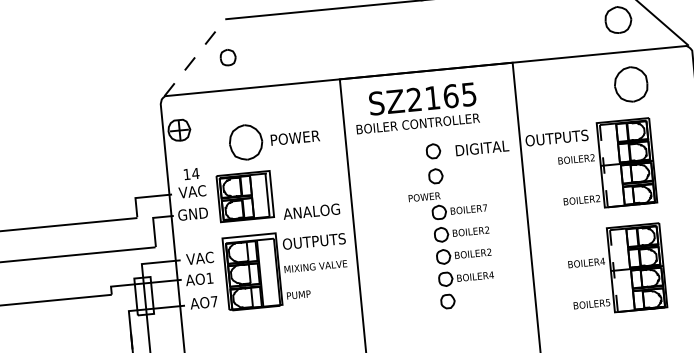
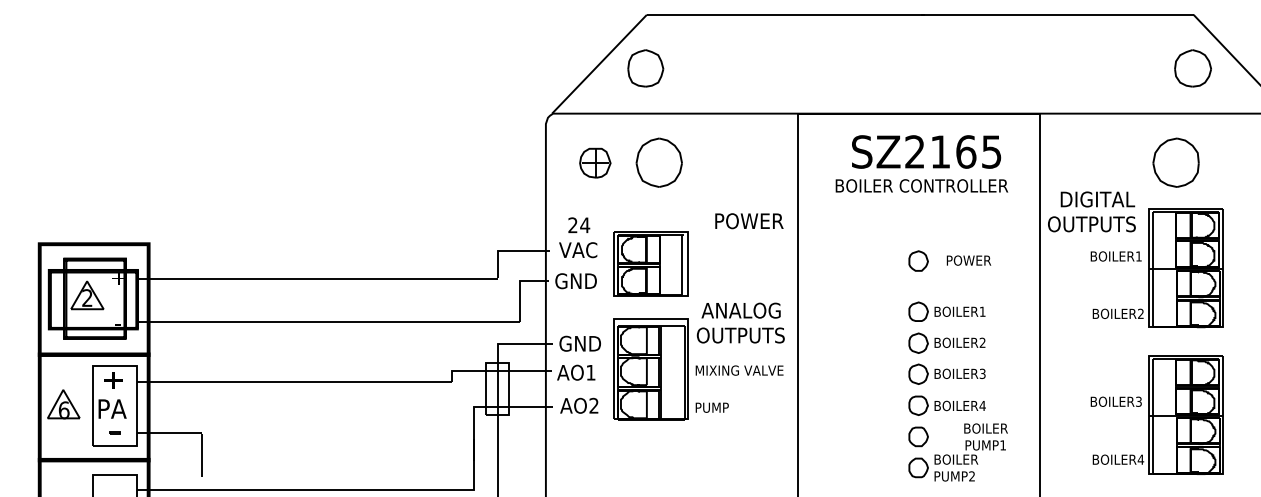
line: (194, 57) -> (599, 63), dashed -> solid
part: (227, 57) -> (645, 68), size x1.67
part: (630, 84) -> (1175, 162), moved
text: (422, 98) -> (926, 151), moved
text: (417, 123) -> (921, 185), moved
part: (179, 129) -> (595, 162), moved
text: (295, 138) -> (749, 221), moved
part: (245, 142) -> (658, 162), moved
text: (482, 148) -> (1097, 199), moved
part: (433, 150) -> (918, 225), removed
text: (592, 157) -> (1138, 256), BOILER2 -> BOILER1
line: (603, 165) -> (1153, 268), dashed -> solid
text: (186, 173) -> (572, 224), 14 -> 24
text: (424, 197) -> (968, 260), moved
text: (484, 207) -> (982, 311), BOILER7 -> BOILER1
text: (311, 211) -> (740, 310), moved
text: (489, 252) -> (982, 374), BOILER2 -> BOILER3
text: (200, 258) -> (580, 343), VAC -> GND
text: (602, 261) -> (1138, 401), BOILER4 -> BOILER3
line: (614, 270) -> (1153, 416), dashed -> solid
text: (214, 301) -> (593, 405), AO7 -> AO2
text: (607, 302) -> (1140, 459), BOILER5 -> BOILER4
part: (476, 310) -> (957, 452), added

